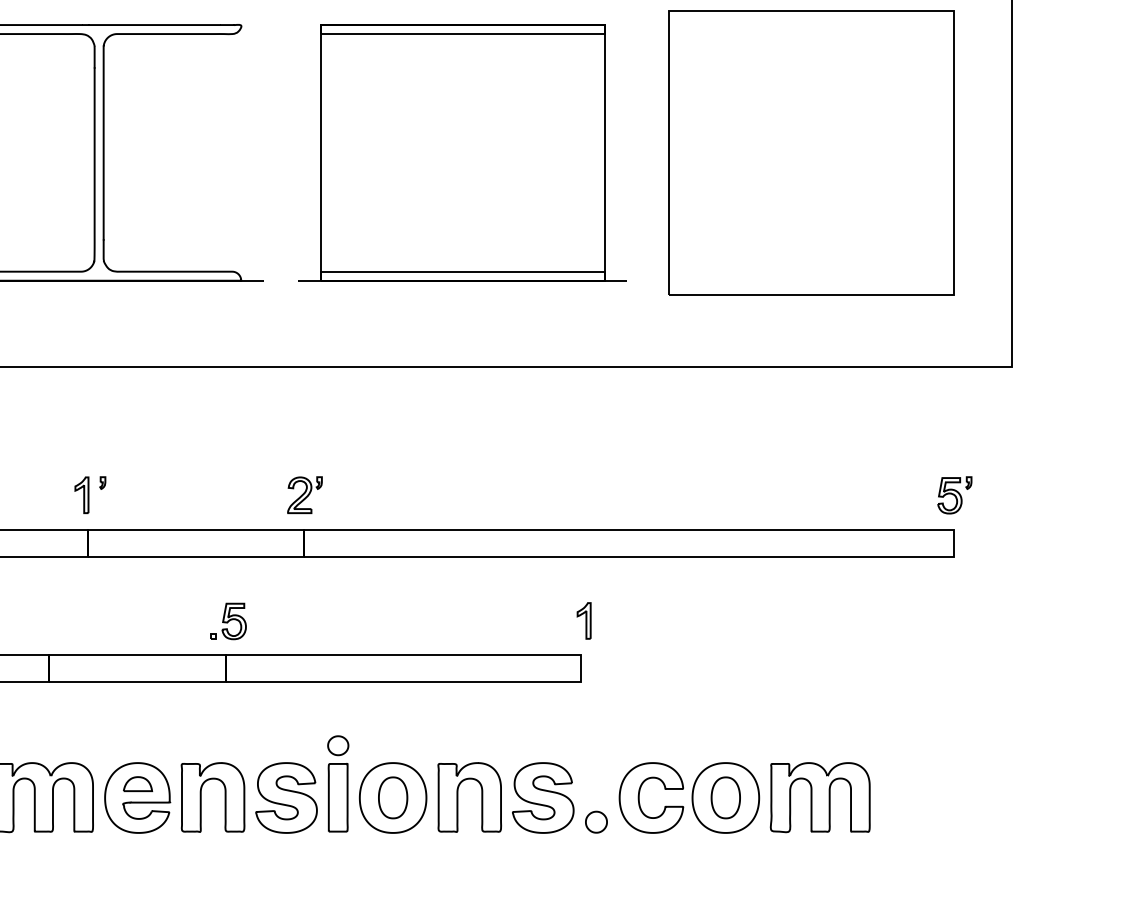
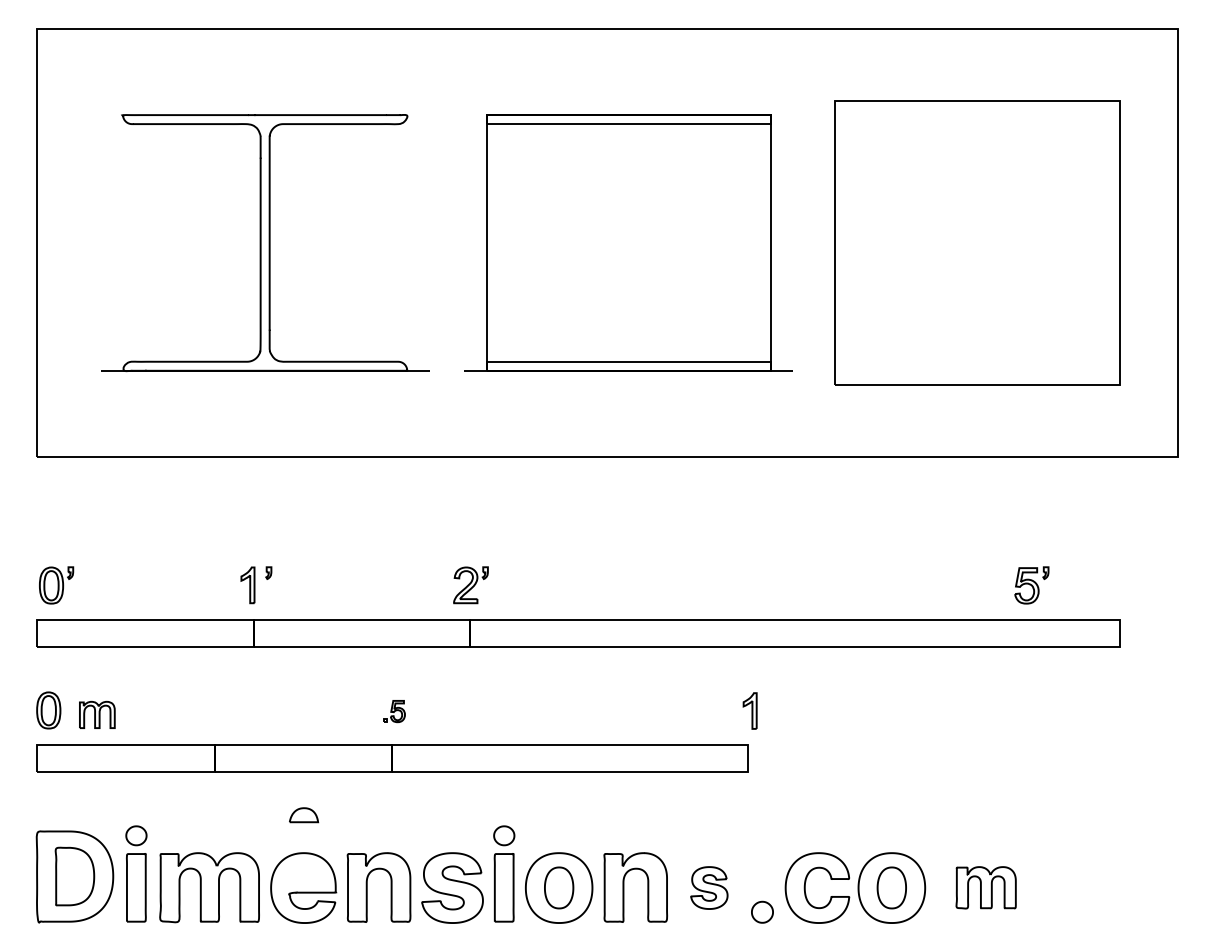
part: (954, 495) -> (1031, 585), moved
part: (228, 621) -> (394, 711), size x0.6
part: (138, 784) -> (304, 815), moved
part: (543, 797) -> (709, 887), size x0.6
part: (819, 797) -> (985, 887), size x0.6

